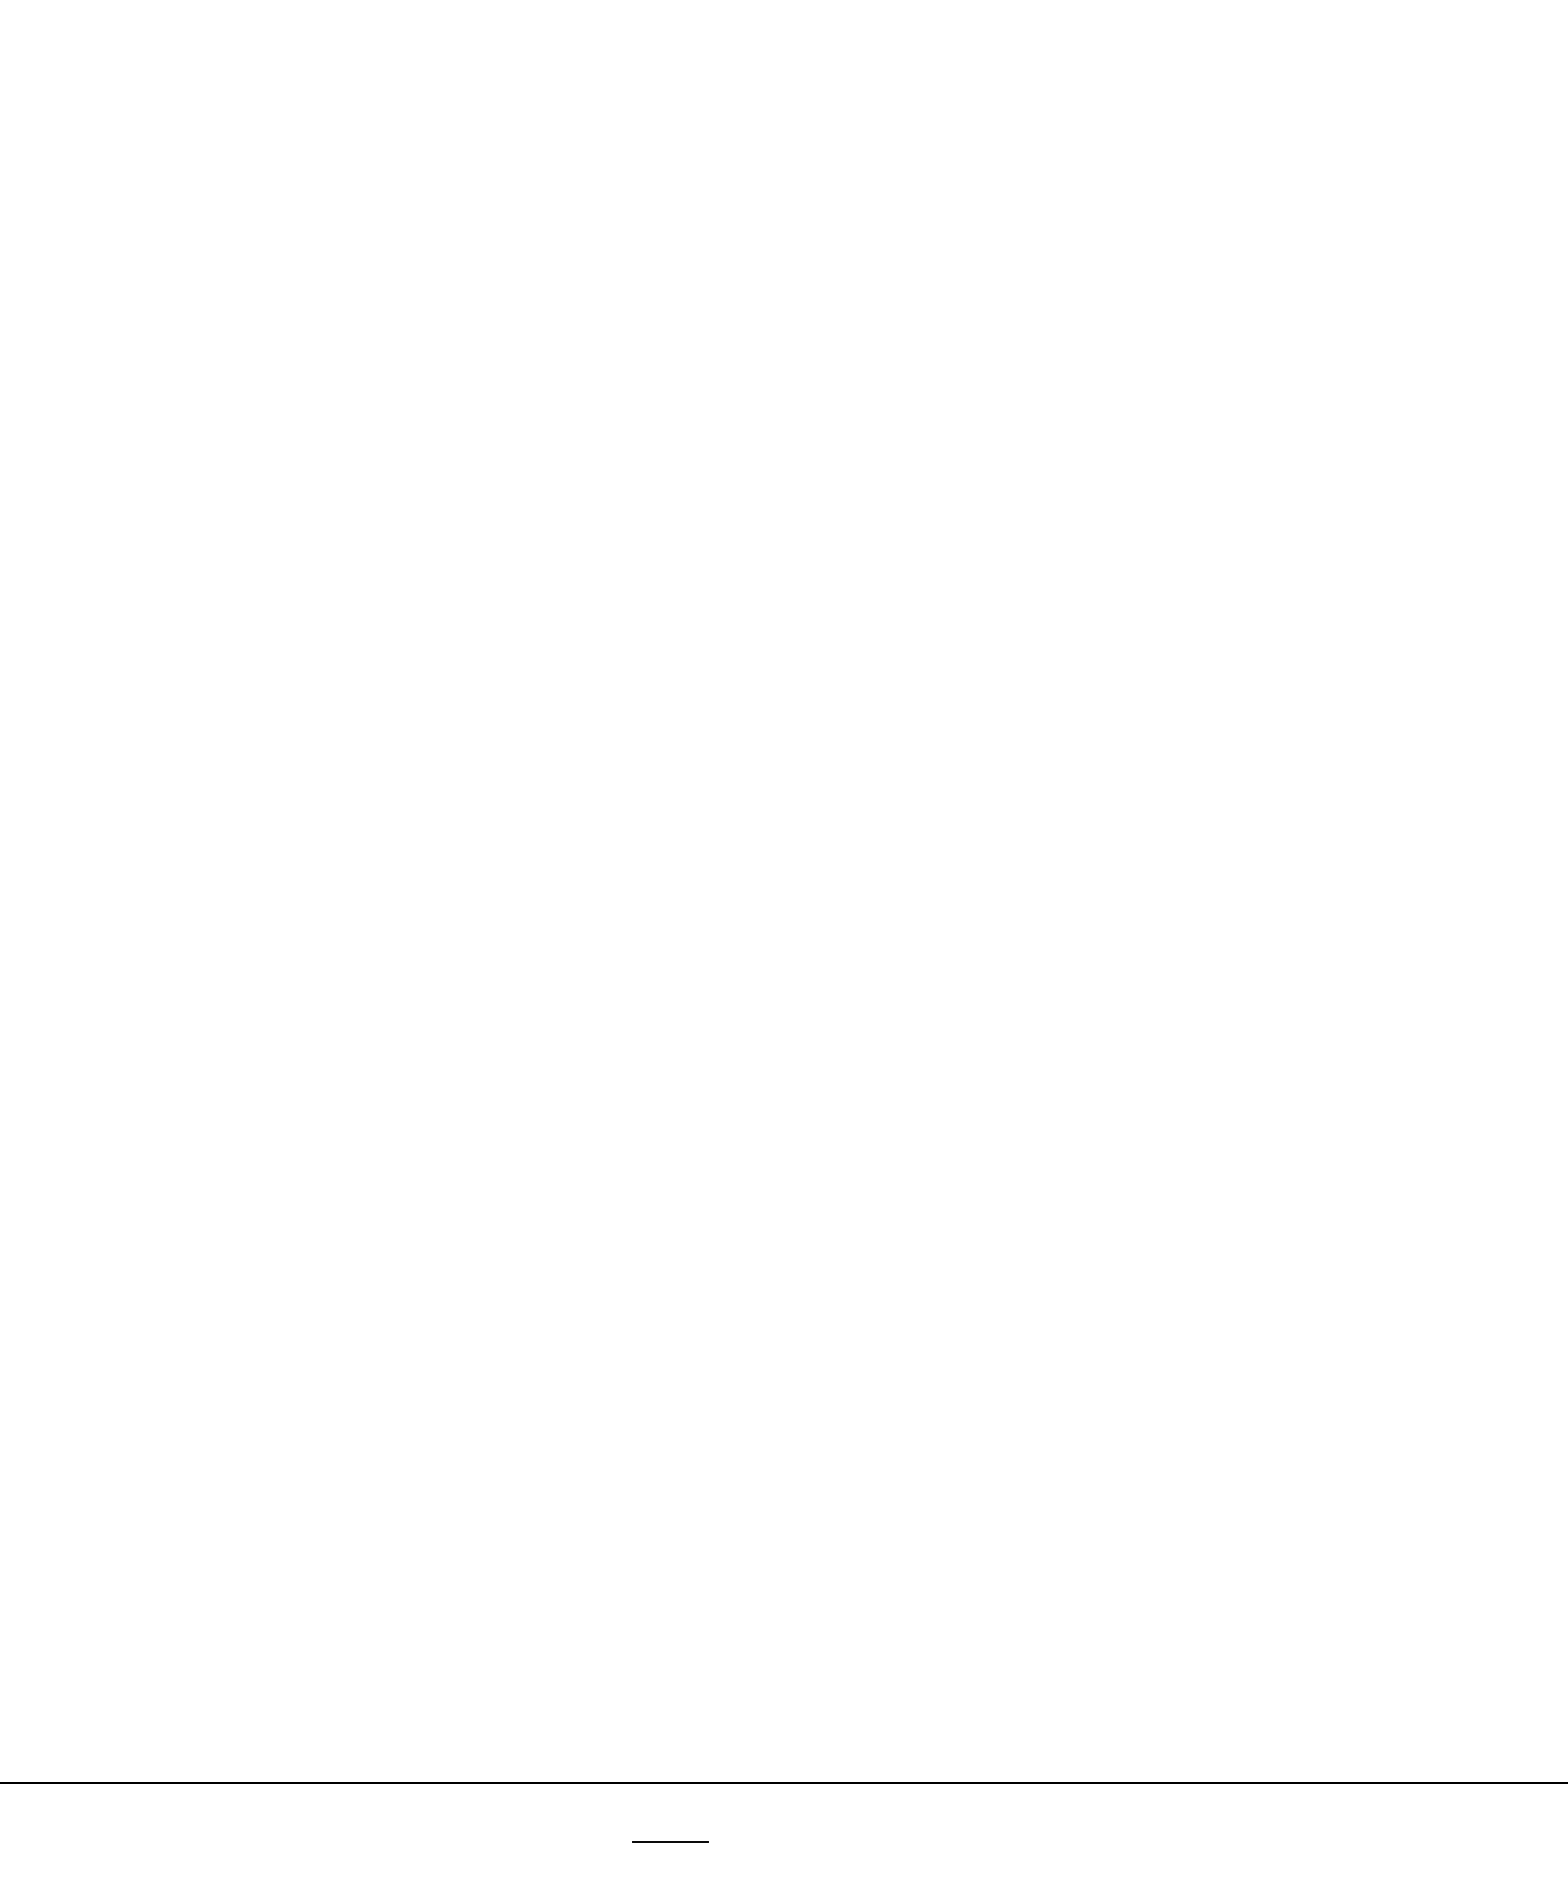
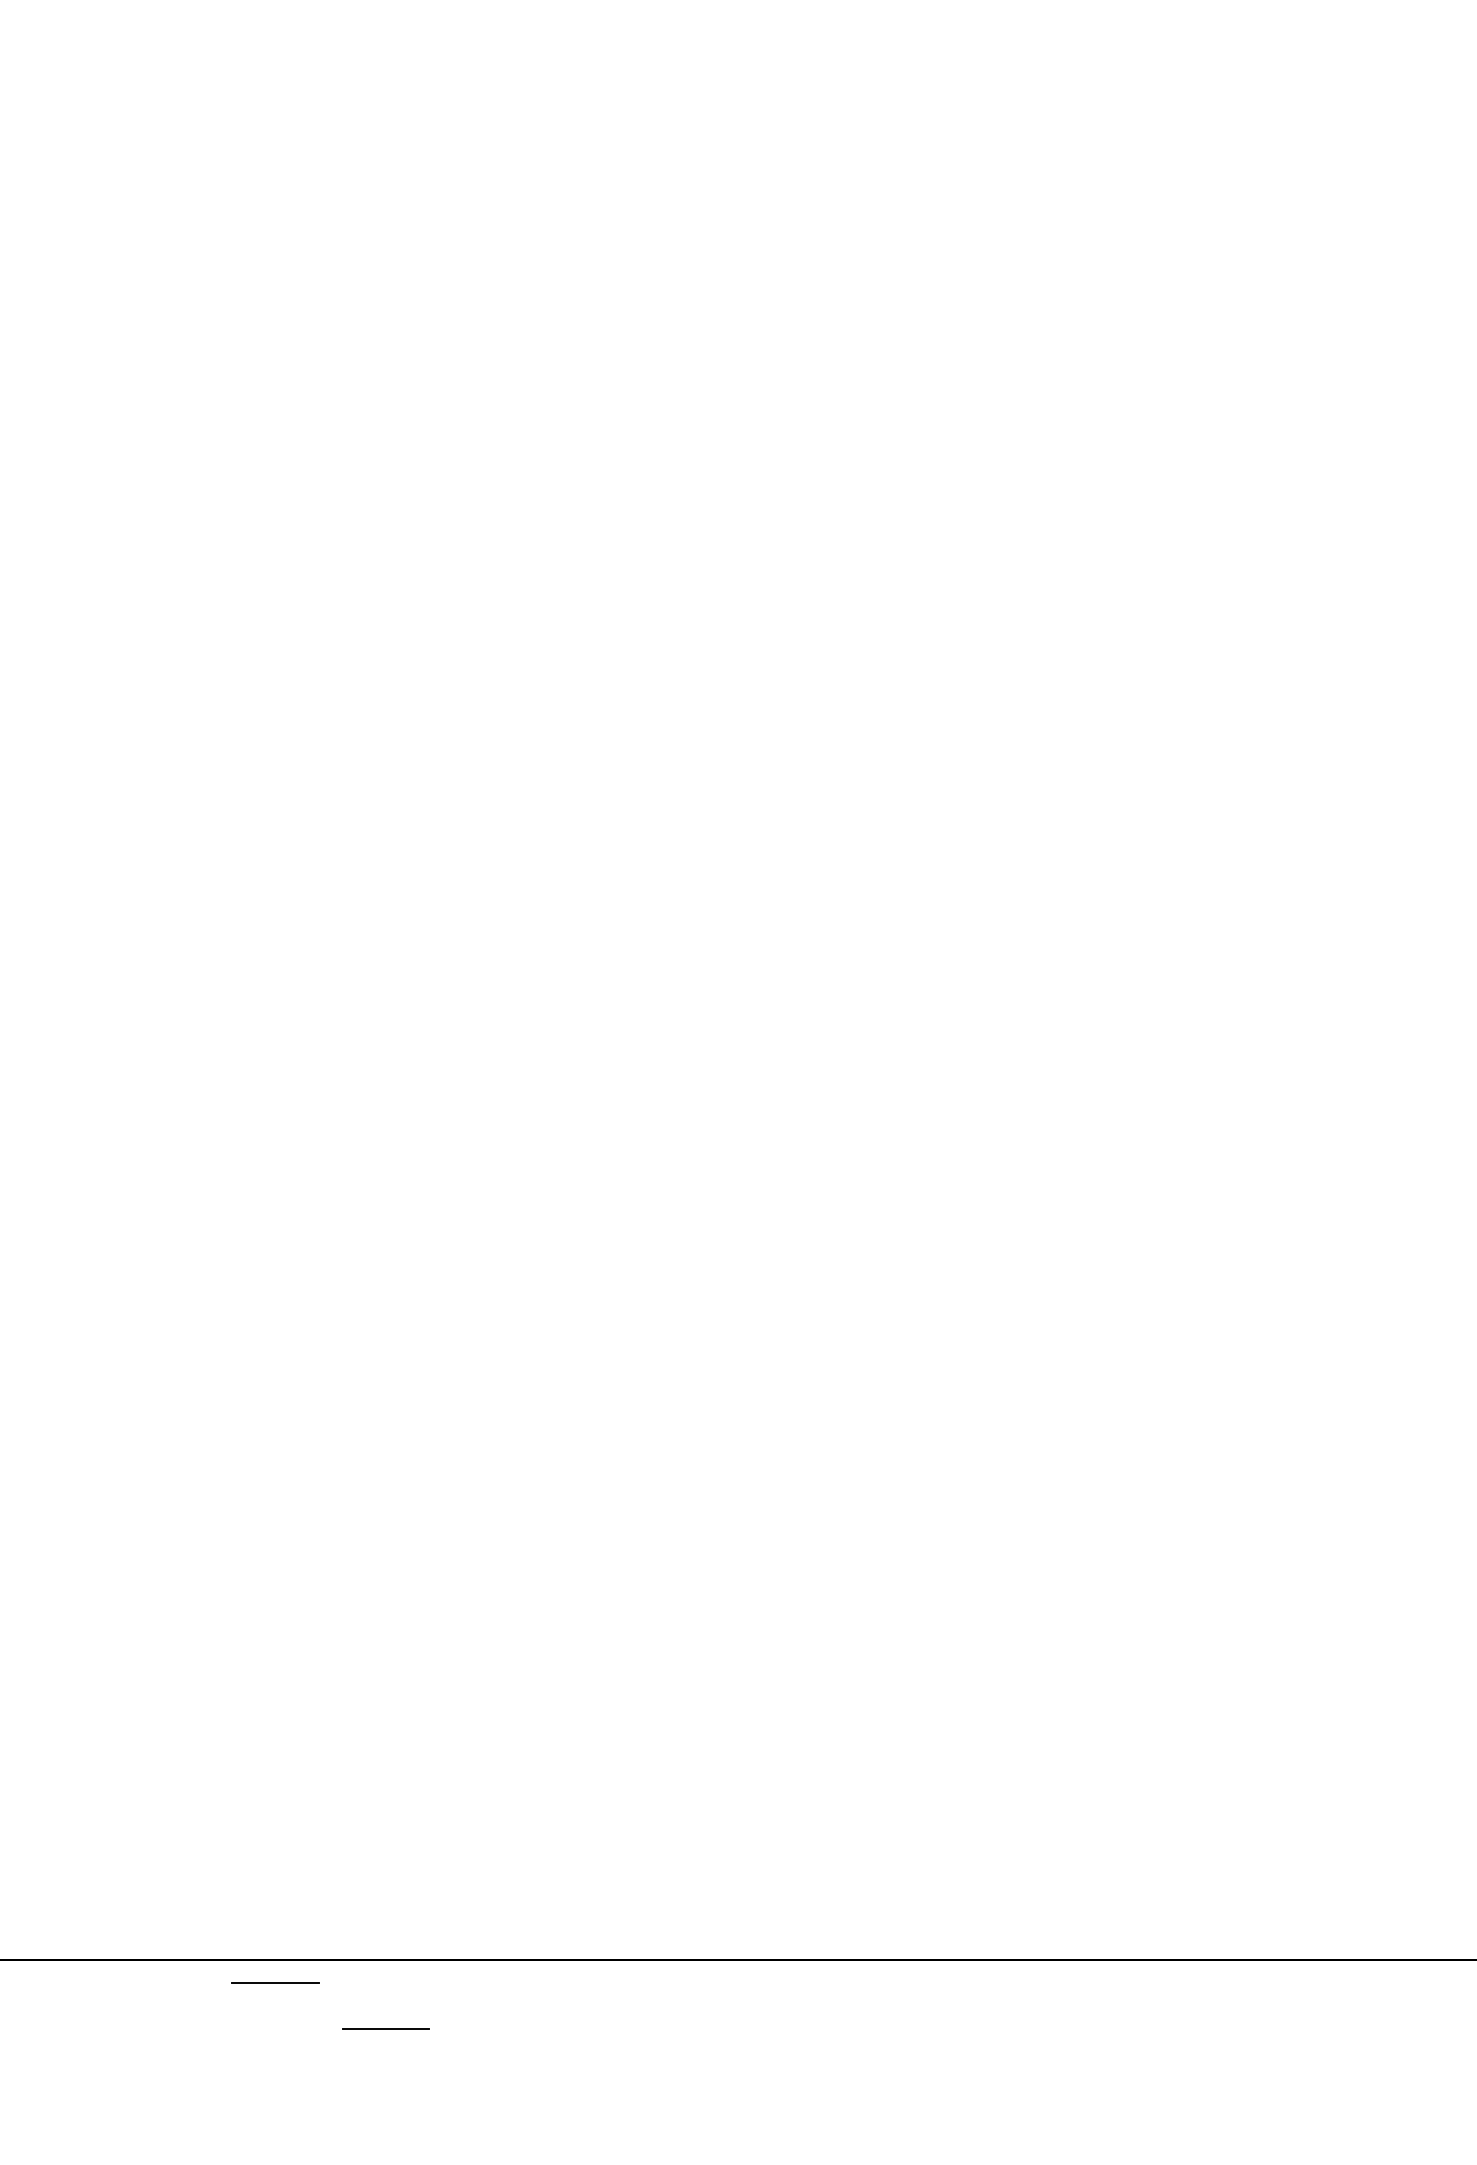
line: (575, 1801) -> (275, 1981), added

